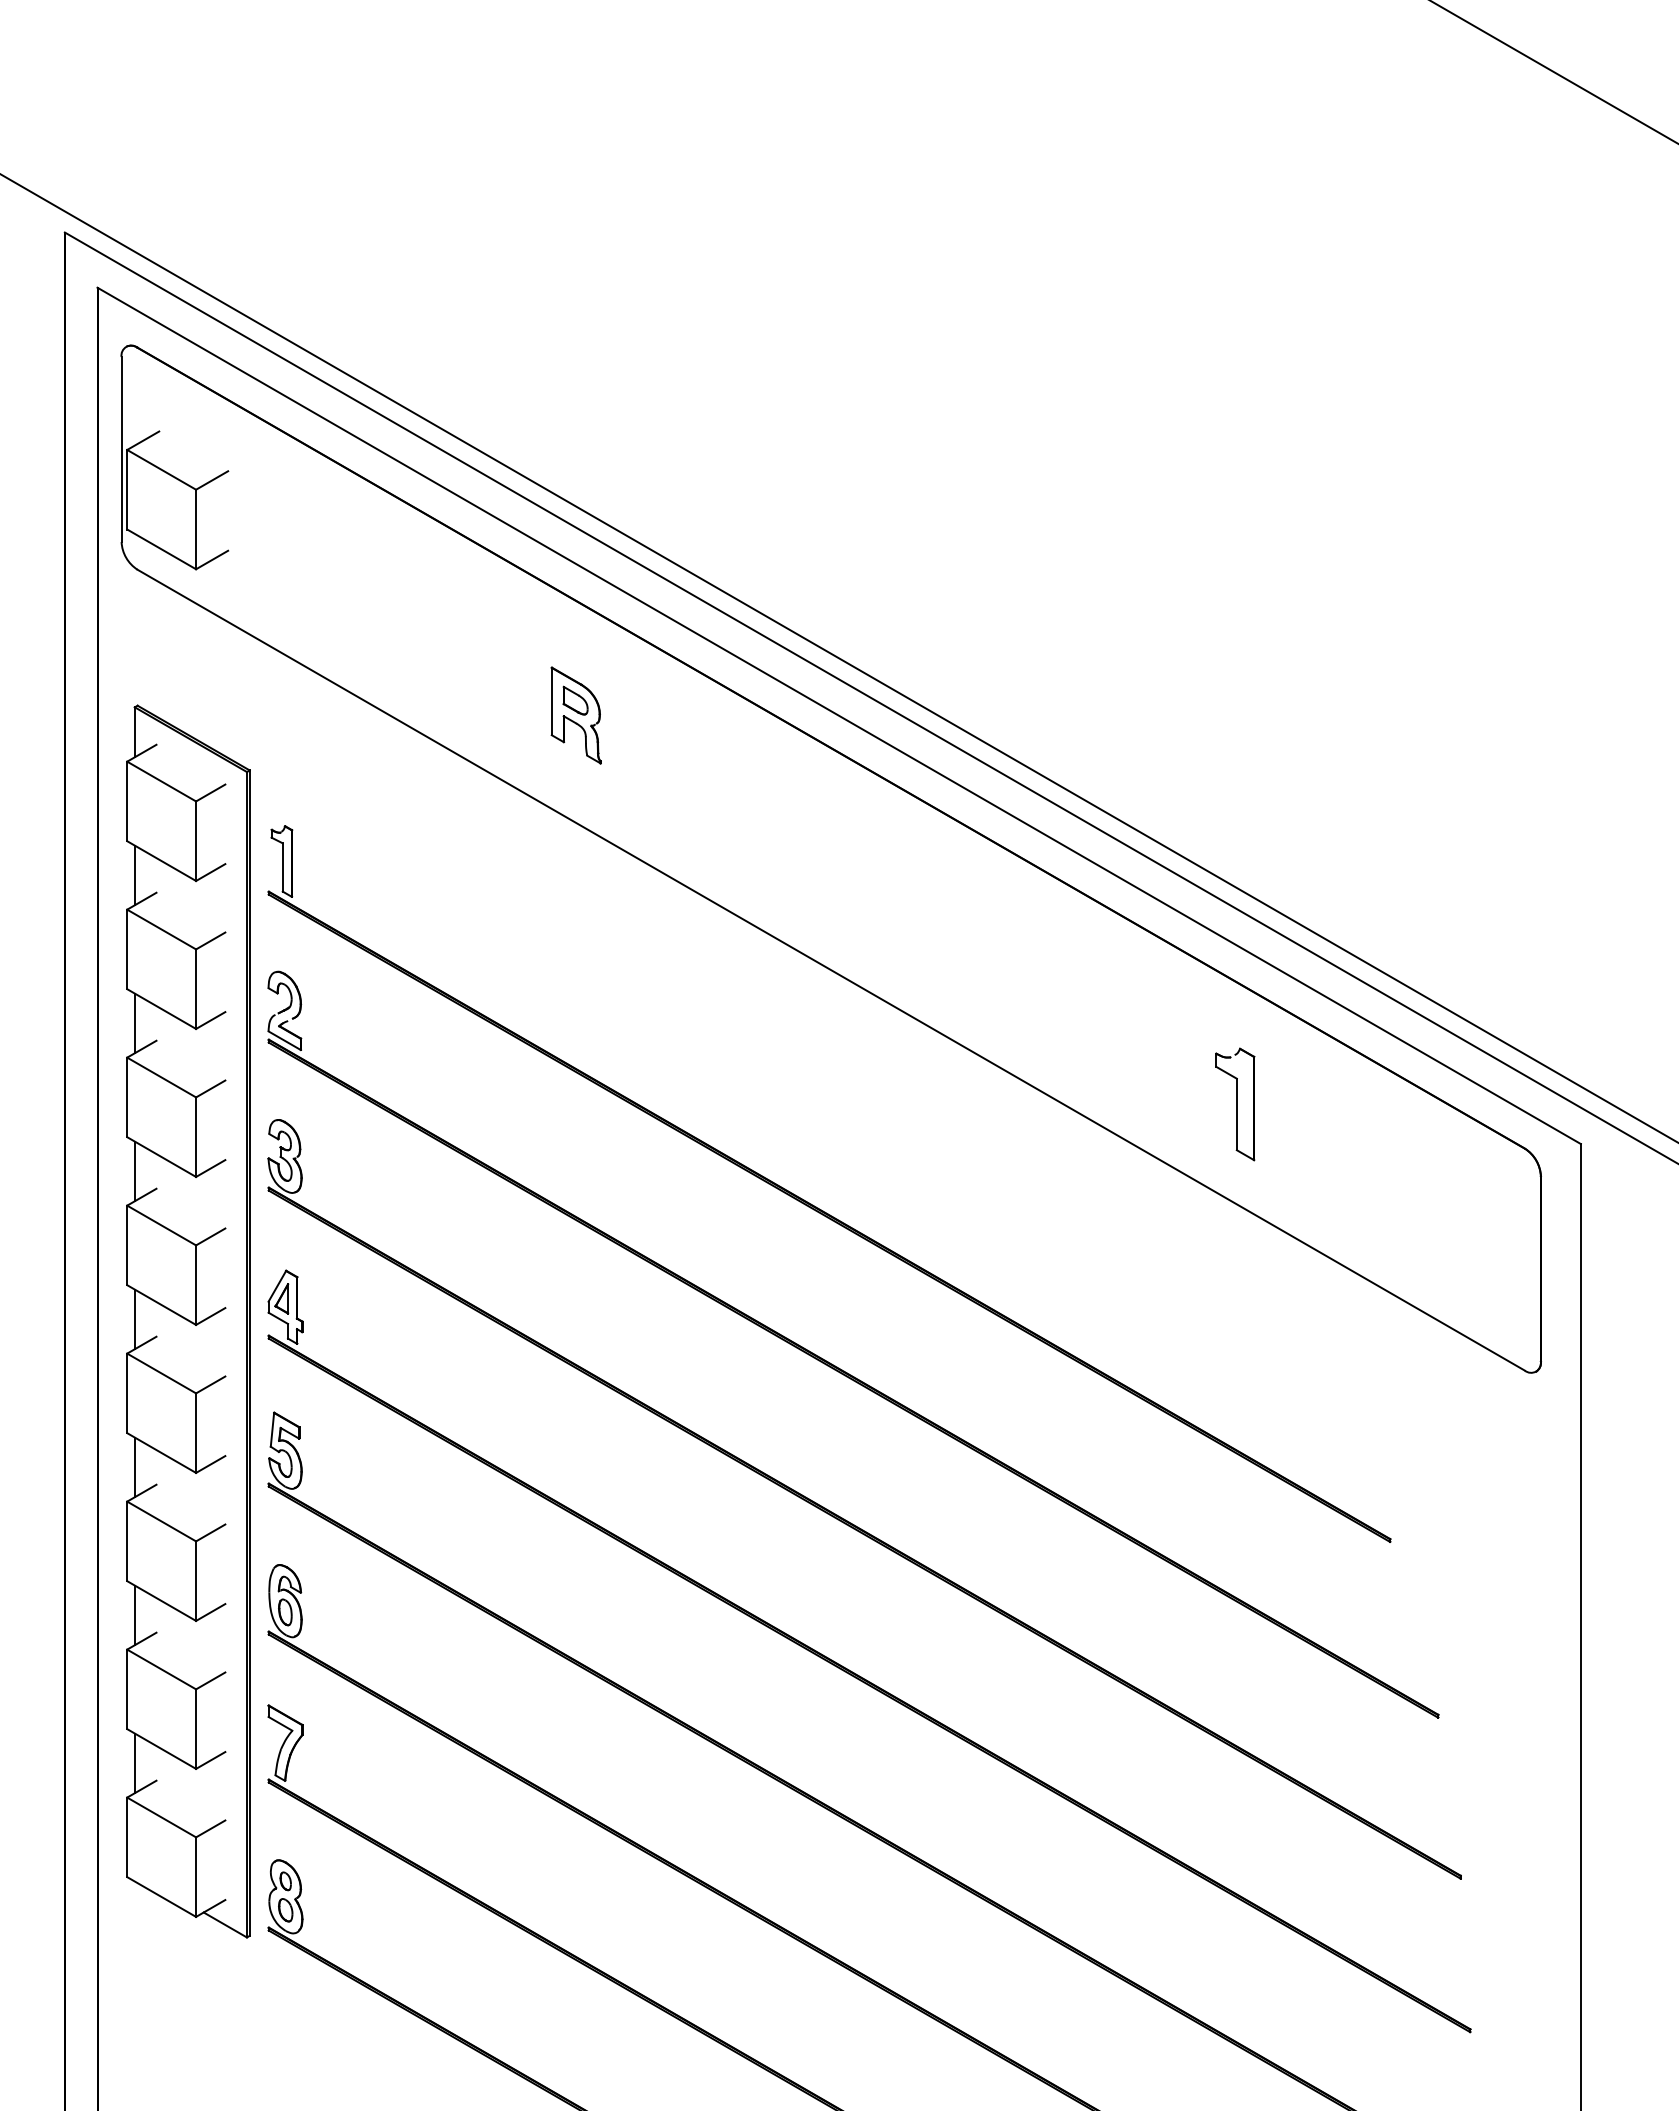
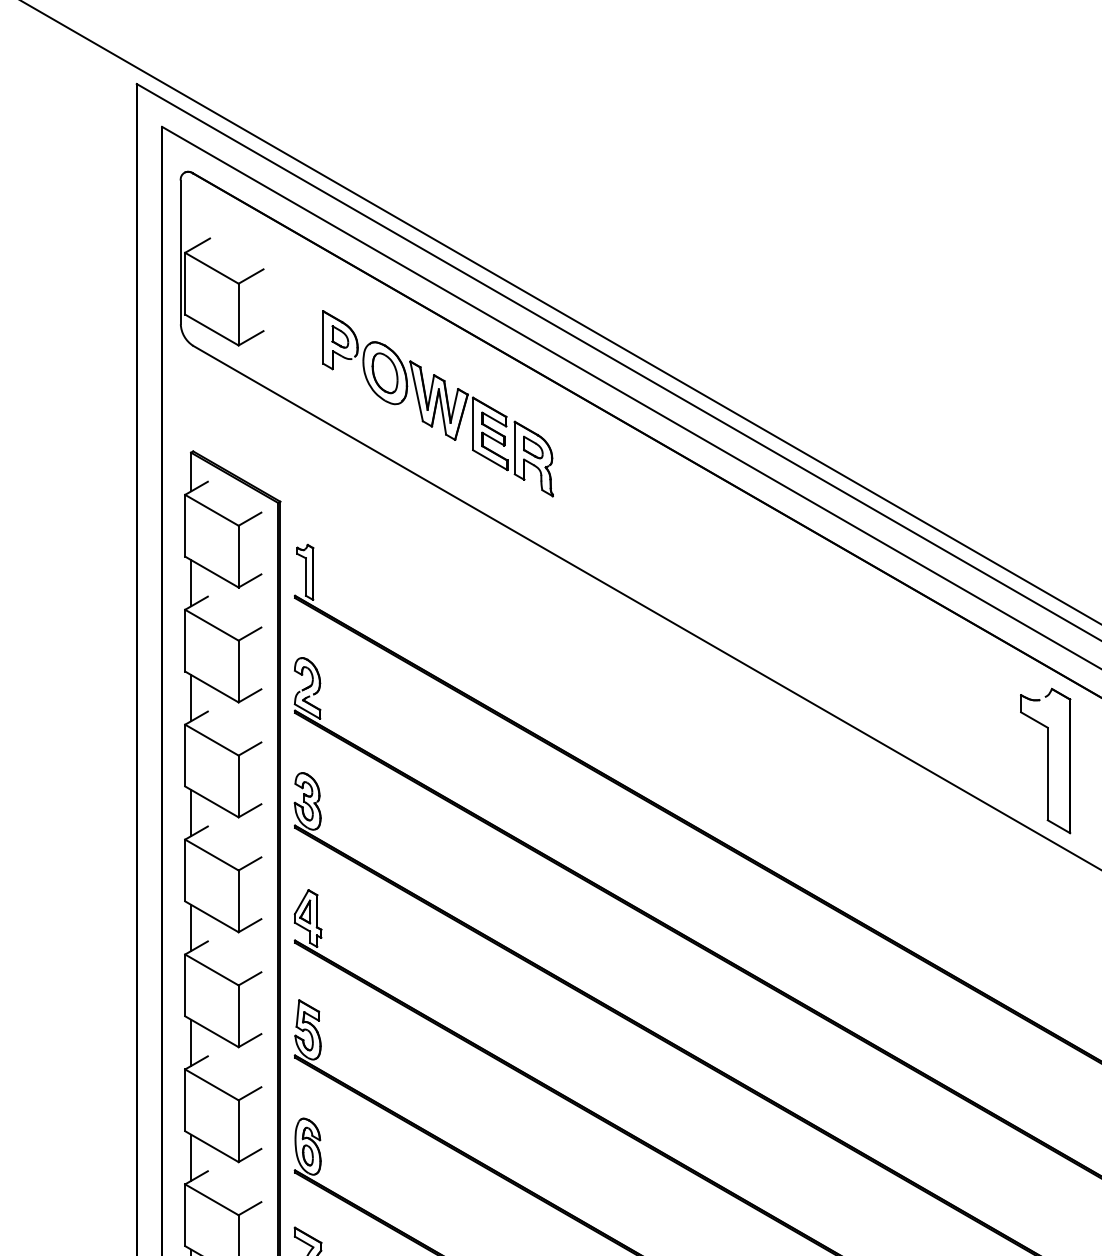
part: (423, 627) -> (415, 390), added
part: (1234, 1104) -> (1044, 761), size x1.67

